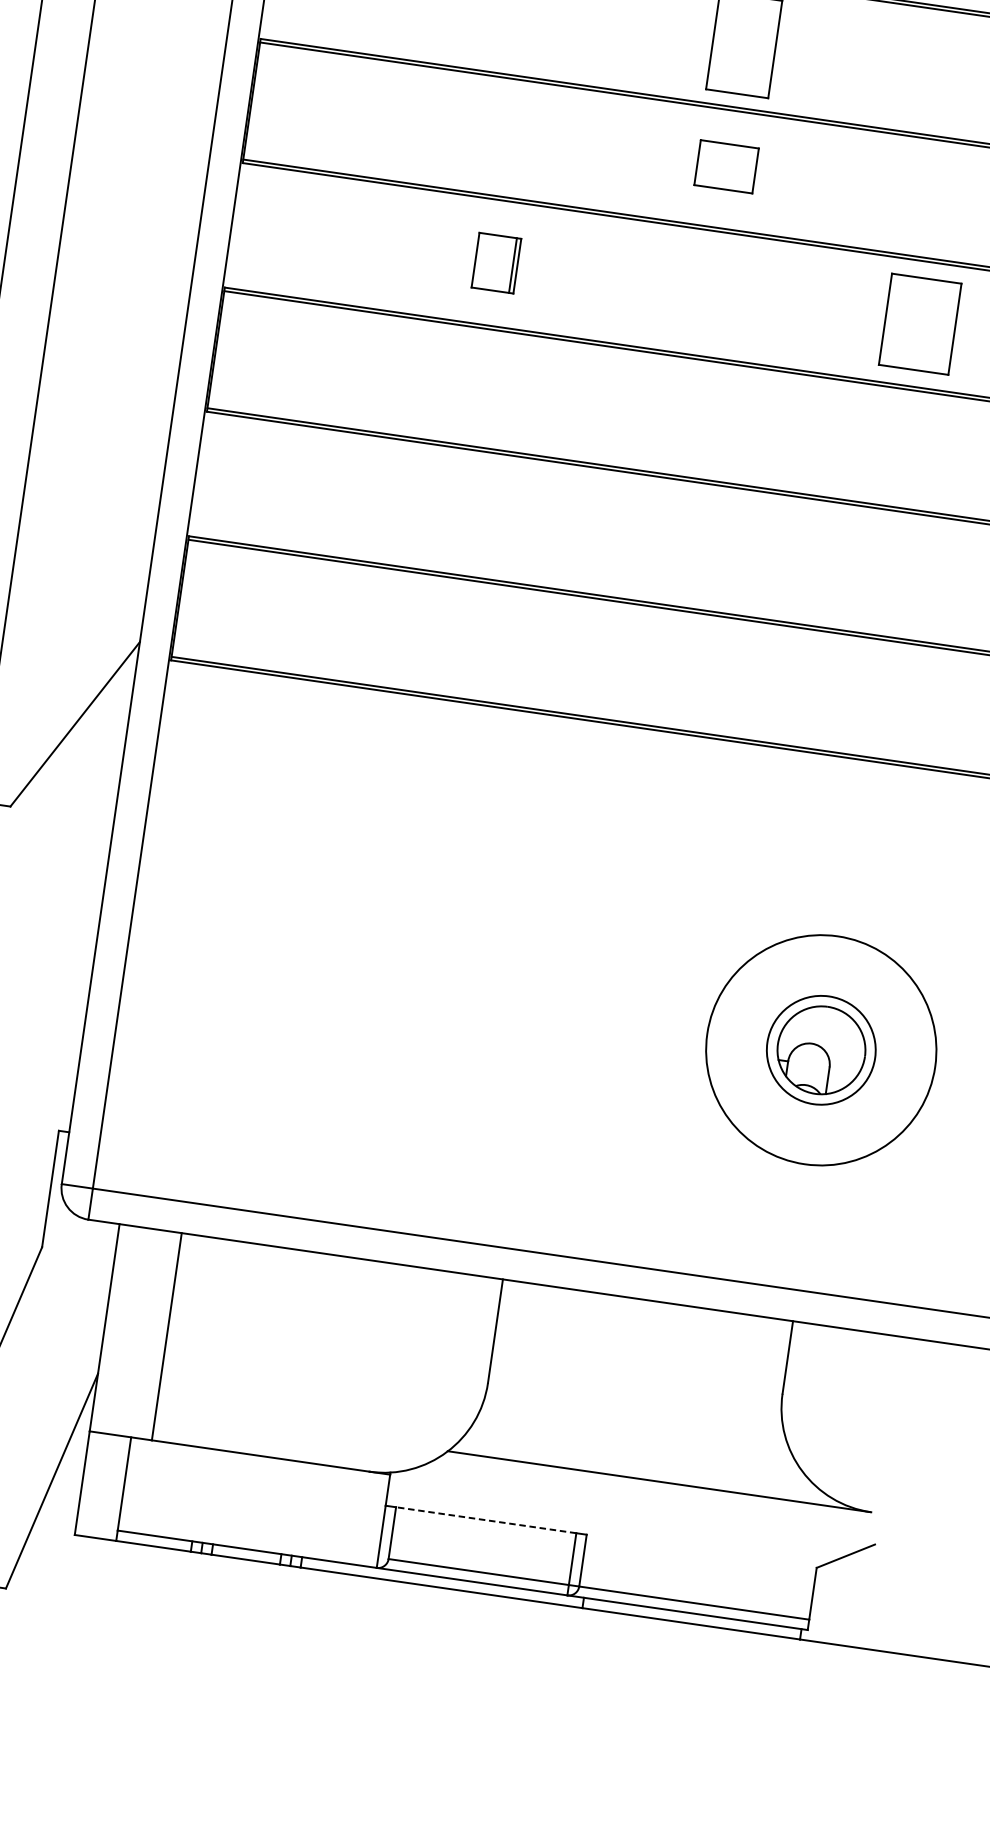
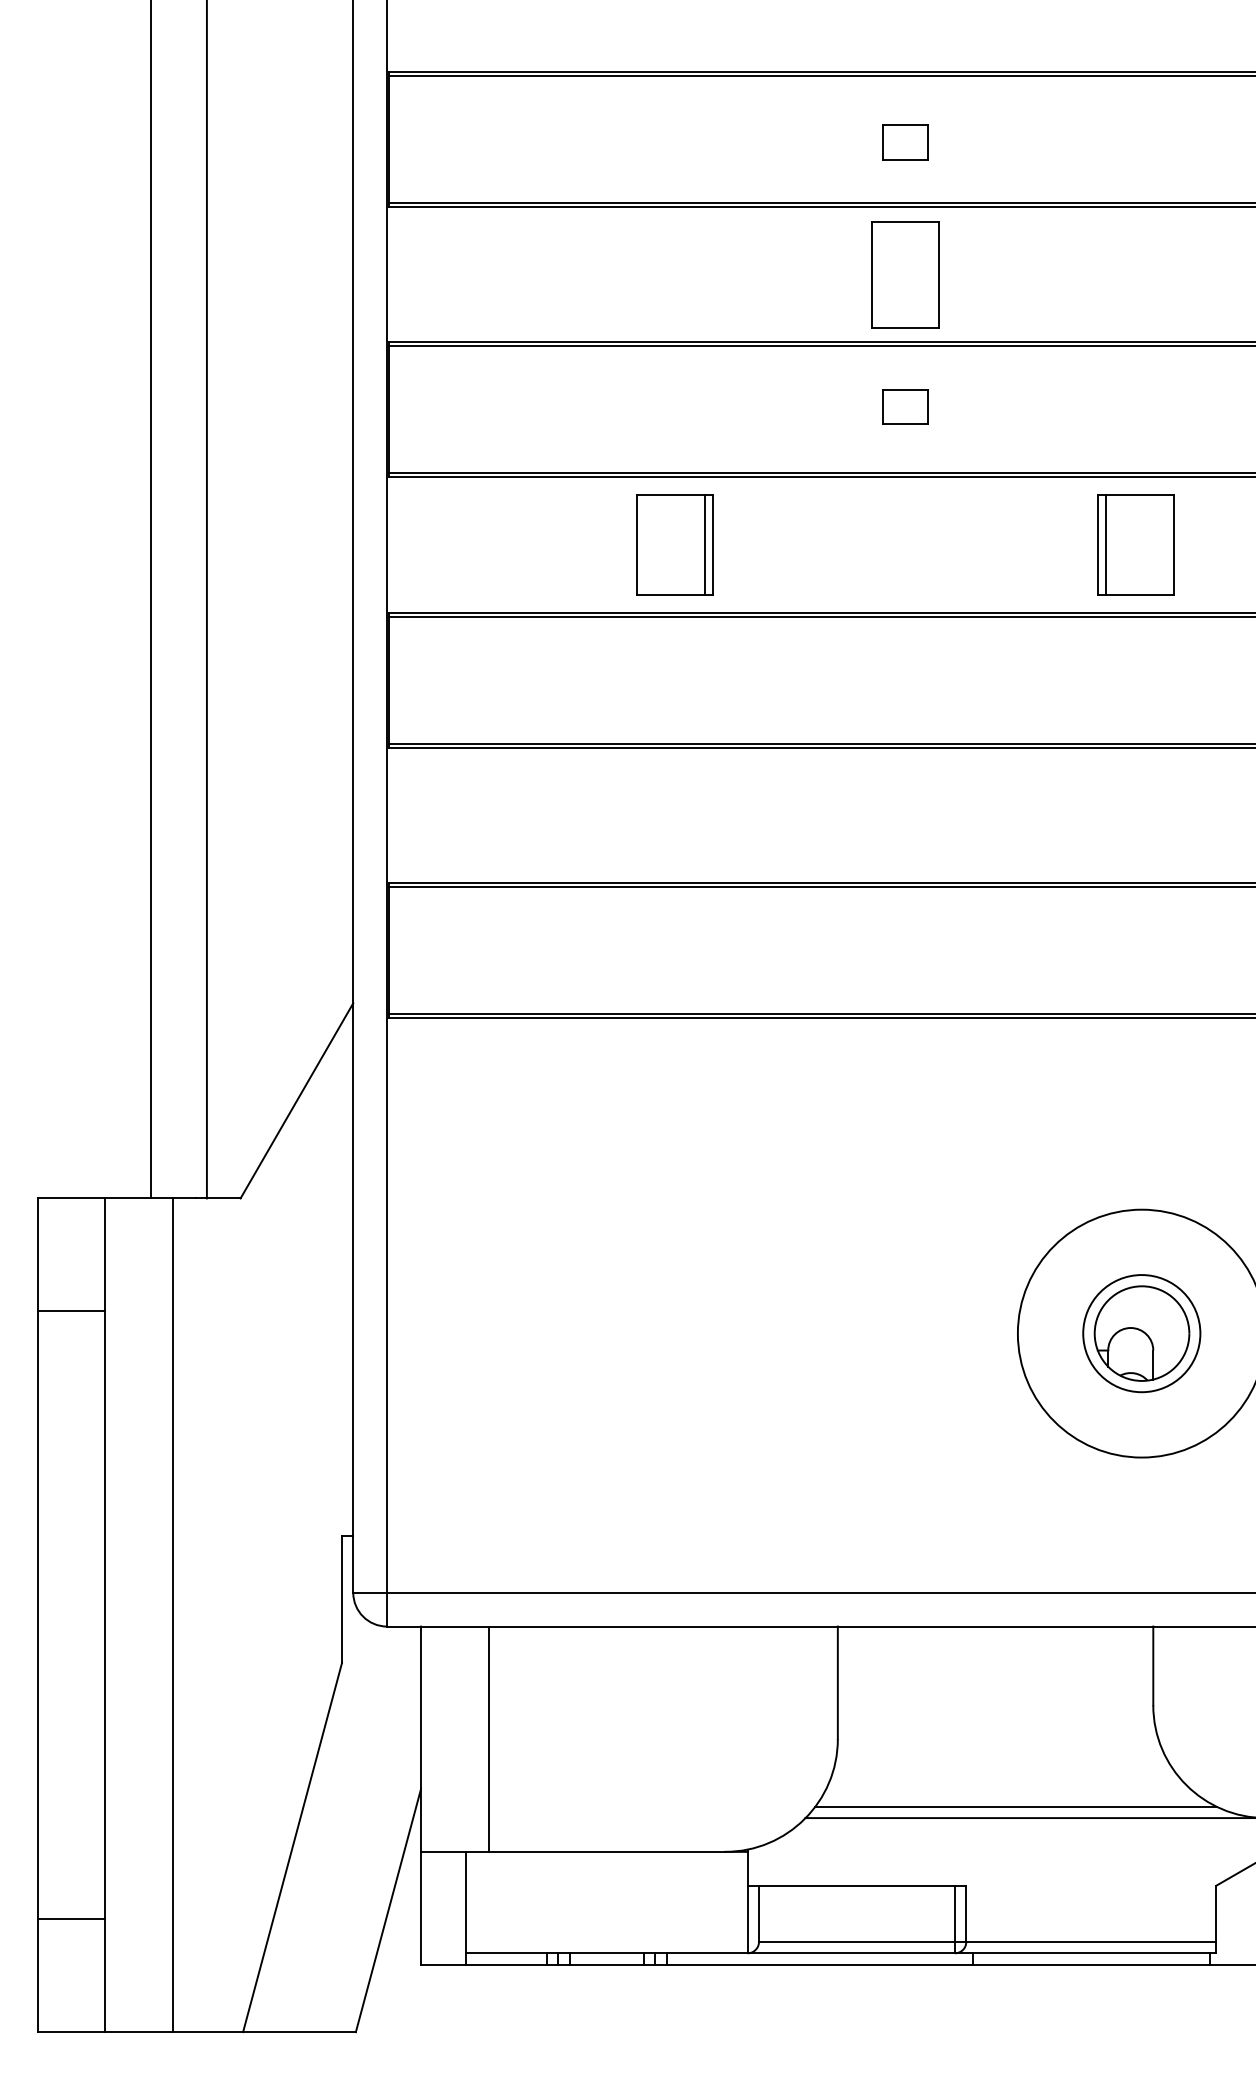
part: (726, 166) -> (905, 406), size x0.71
part: (496, 262) -> (674, 544), size x1.67
line: (892, 319) -> (1105, 544), added
line: (642, 1468) -> (1015, 1806), added
line: (485, 1520) -> (856, 1885), dashed -> solid

